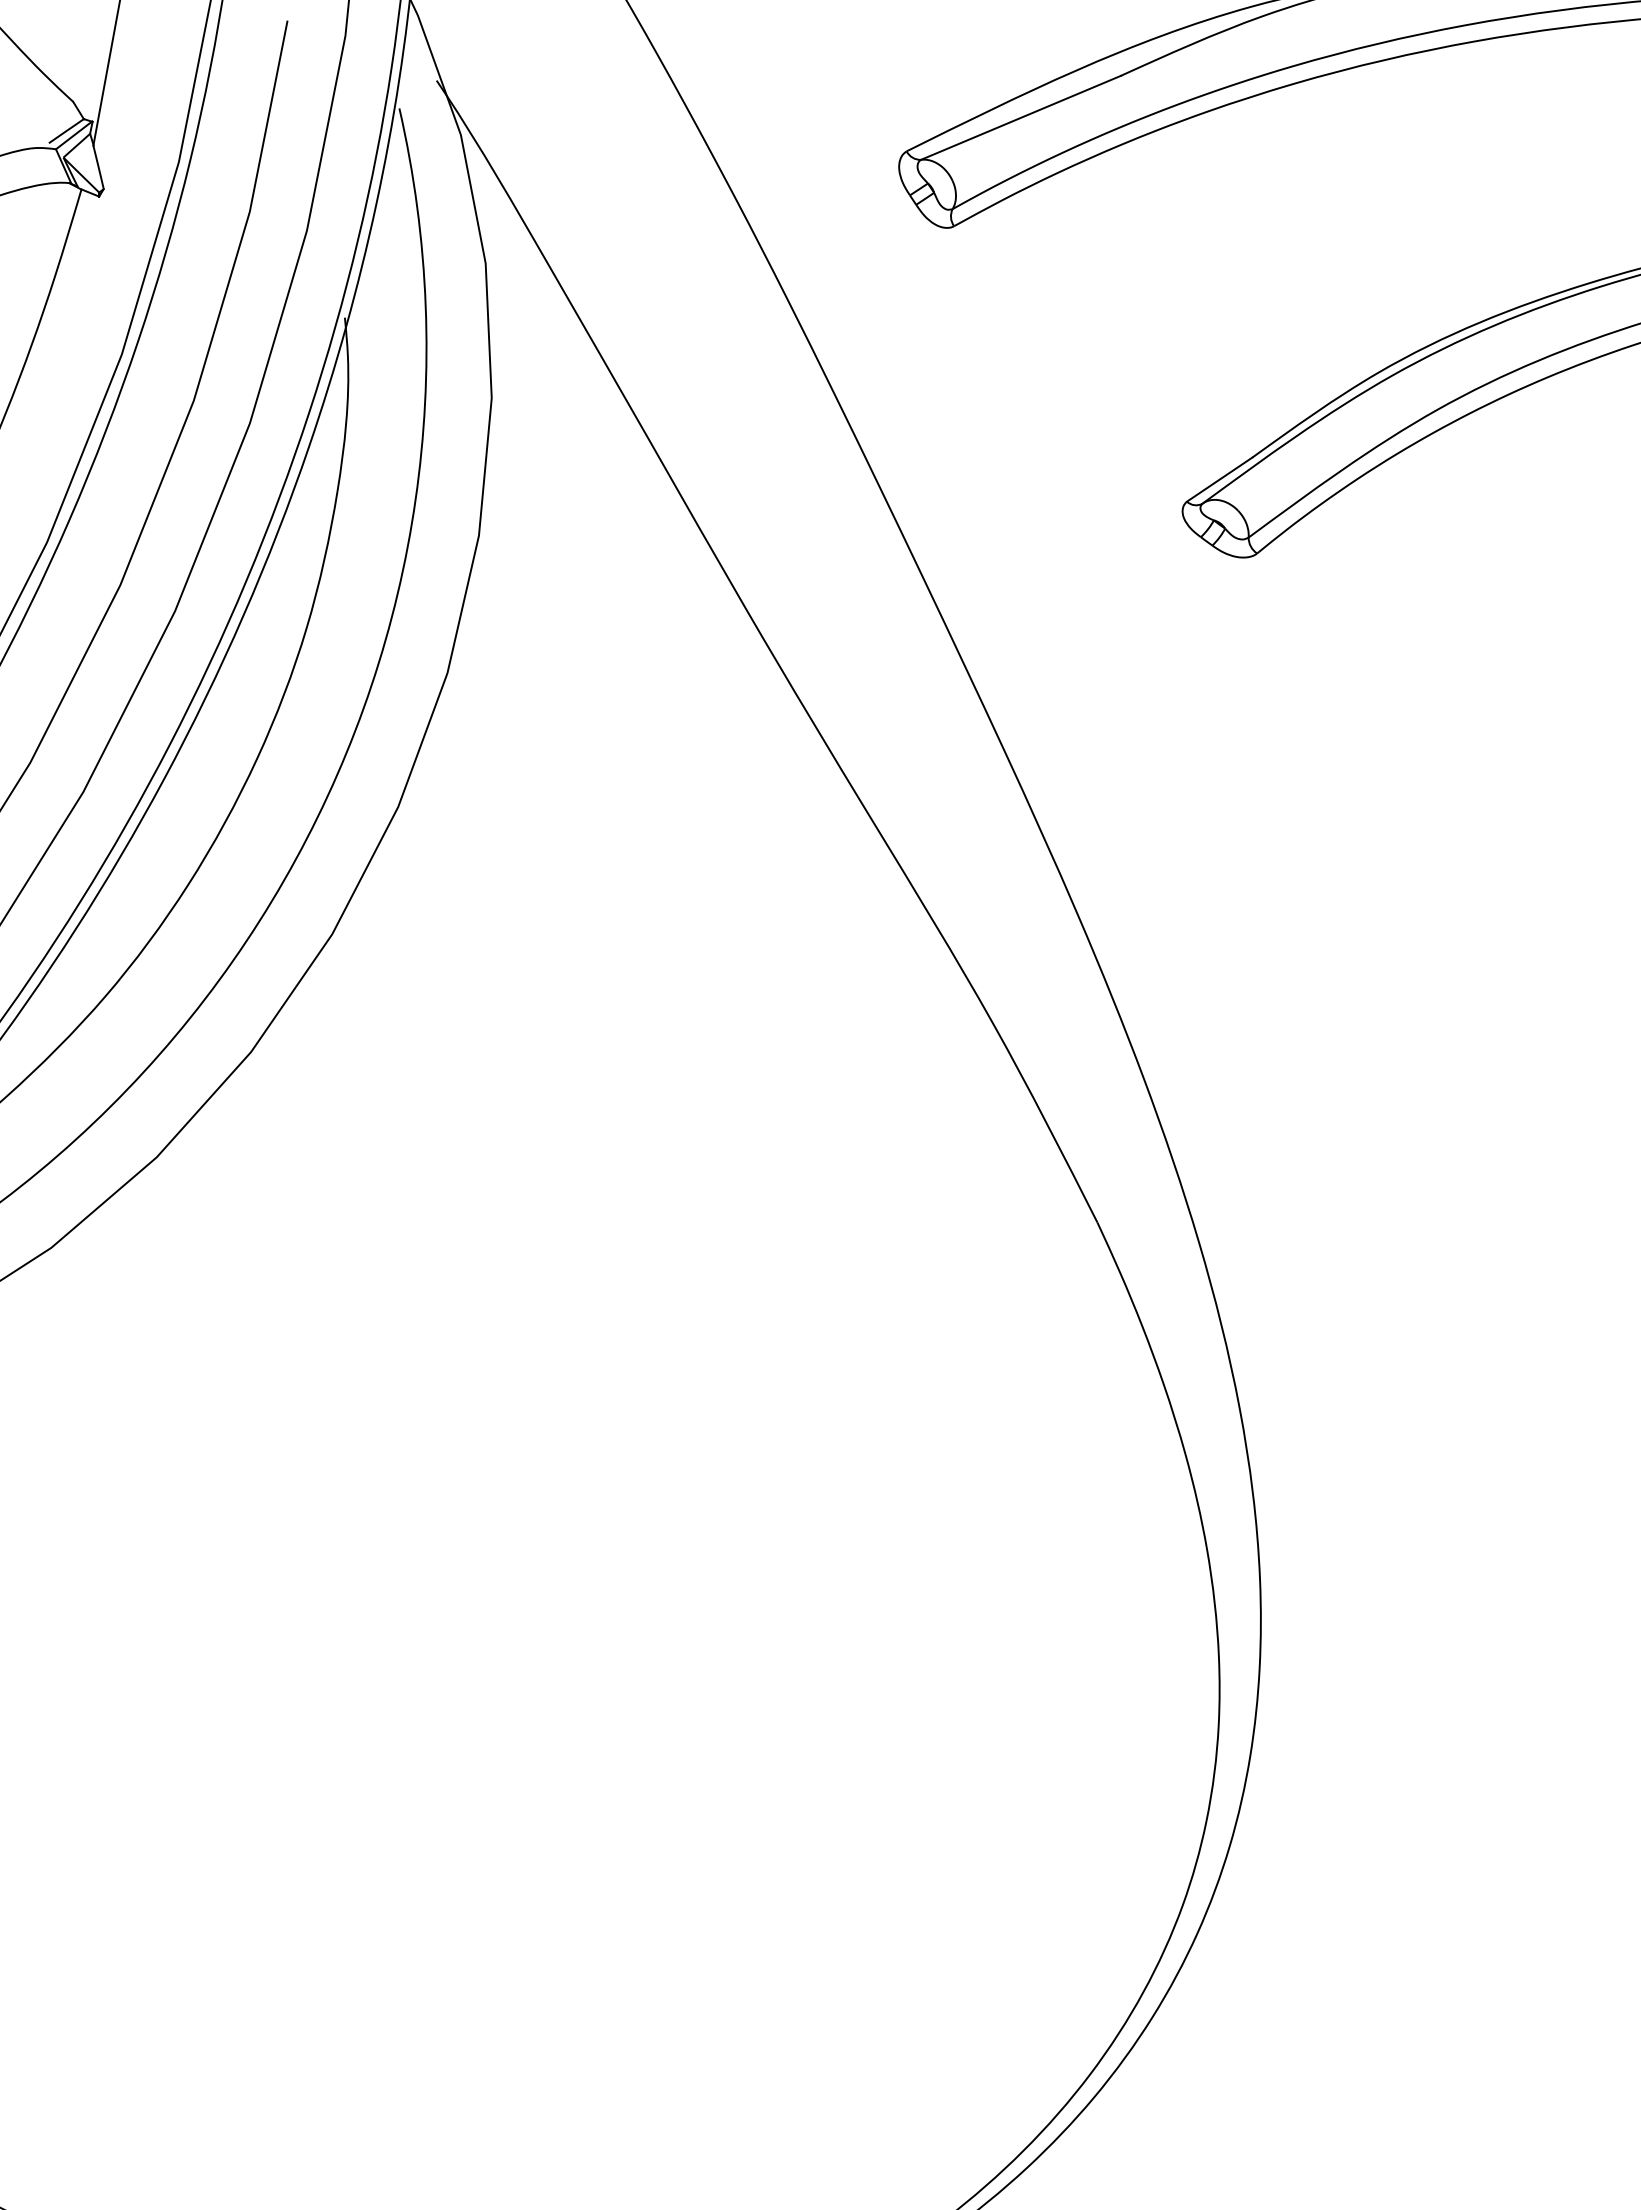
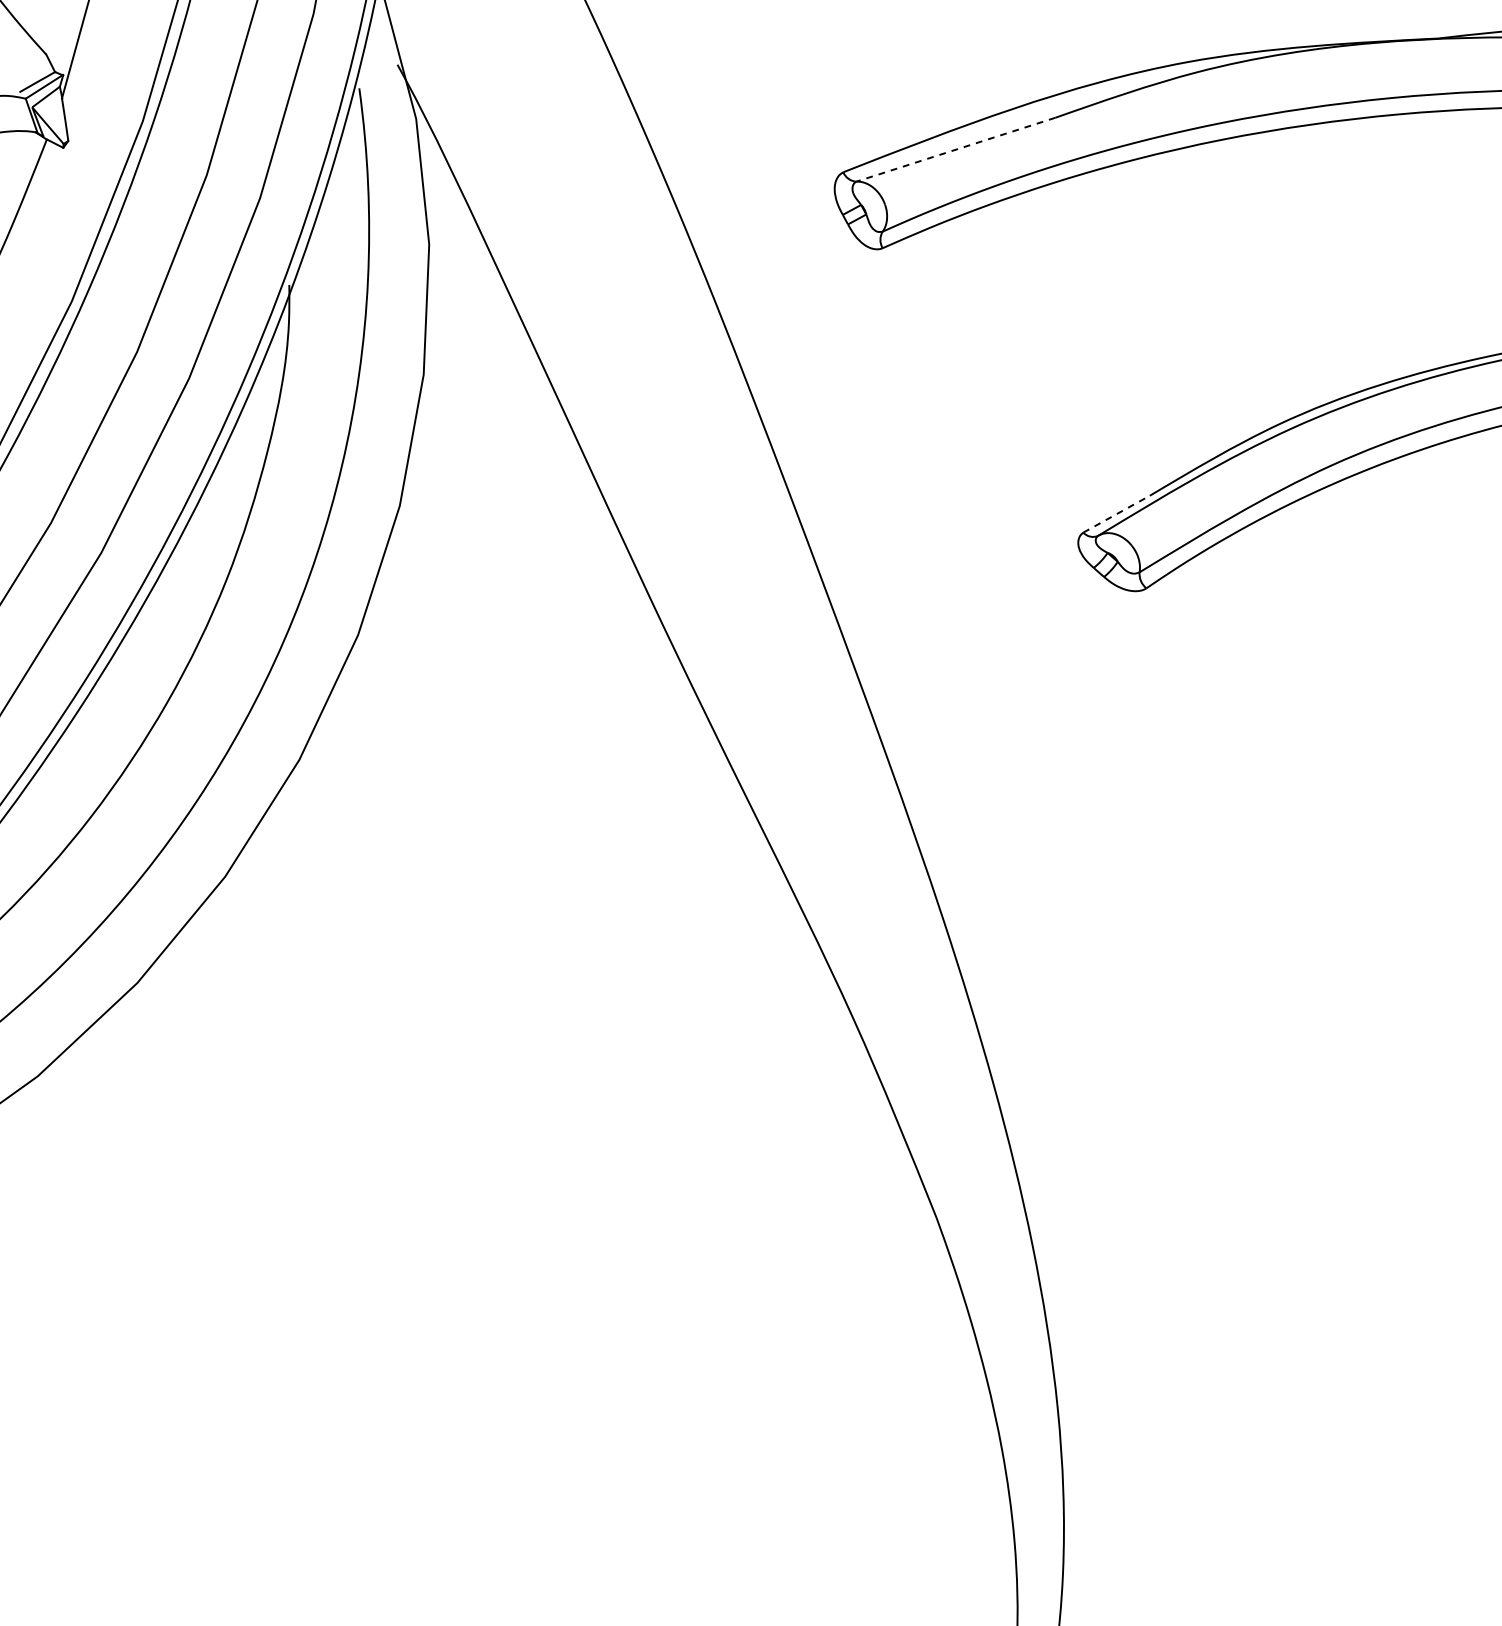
line: (1020, 118) -> (955, 150), solid -> dashed
line: (1220, 479) -> (1117, 514), solid -> dashed

